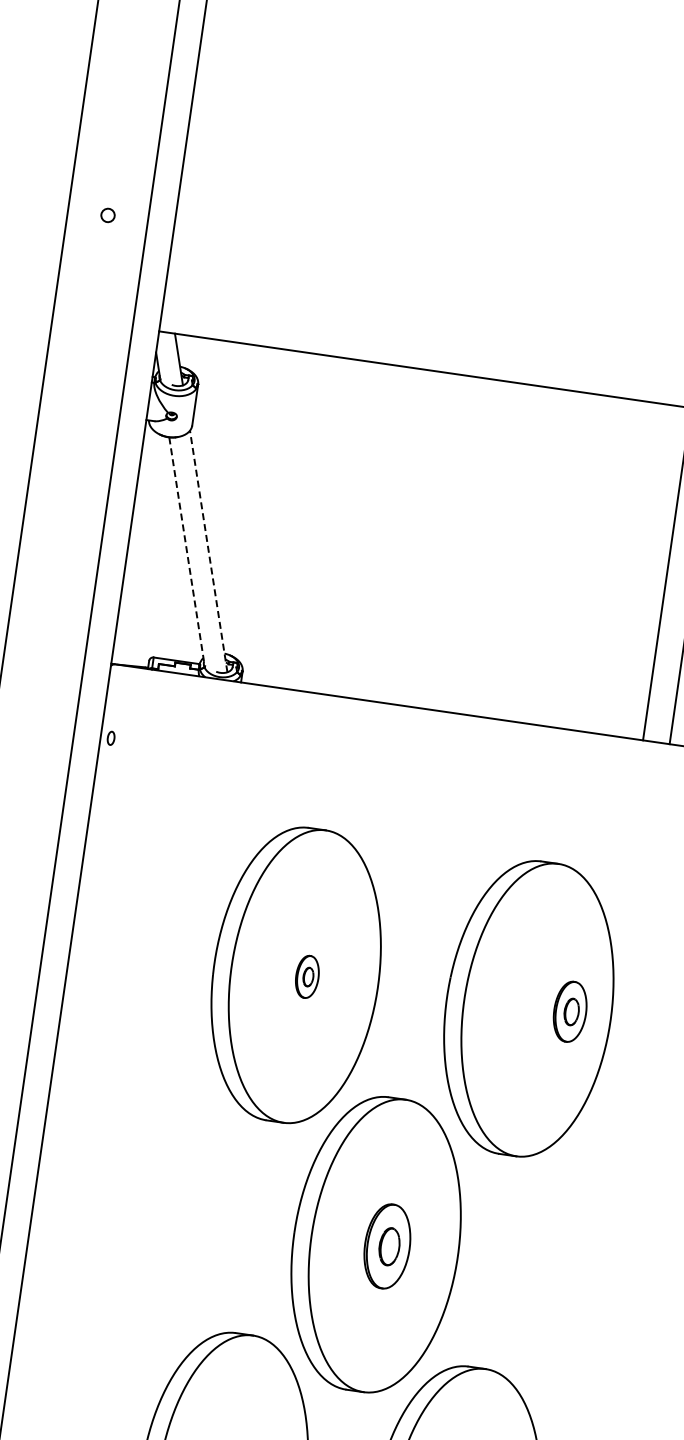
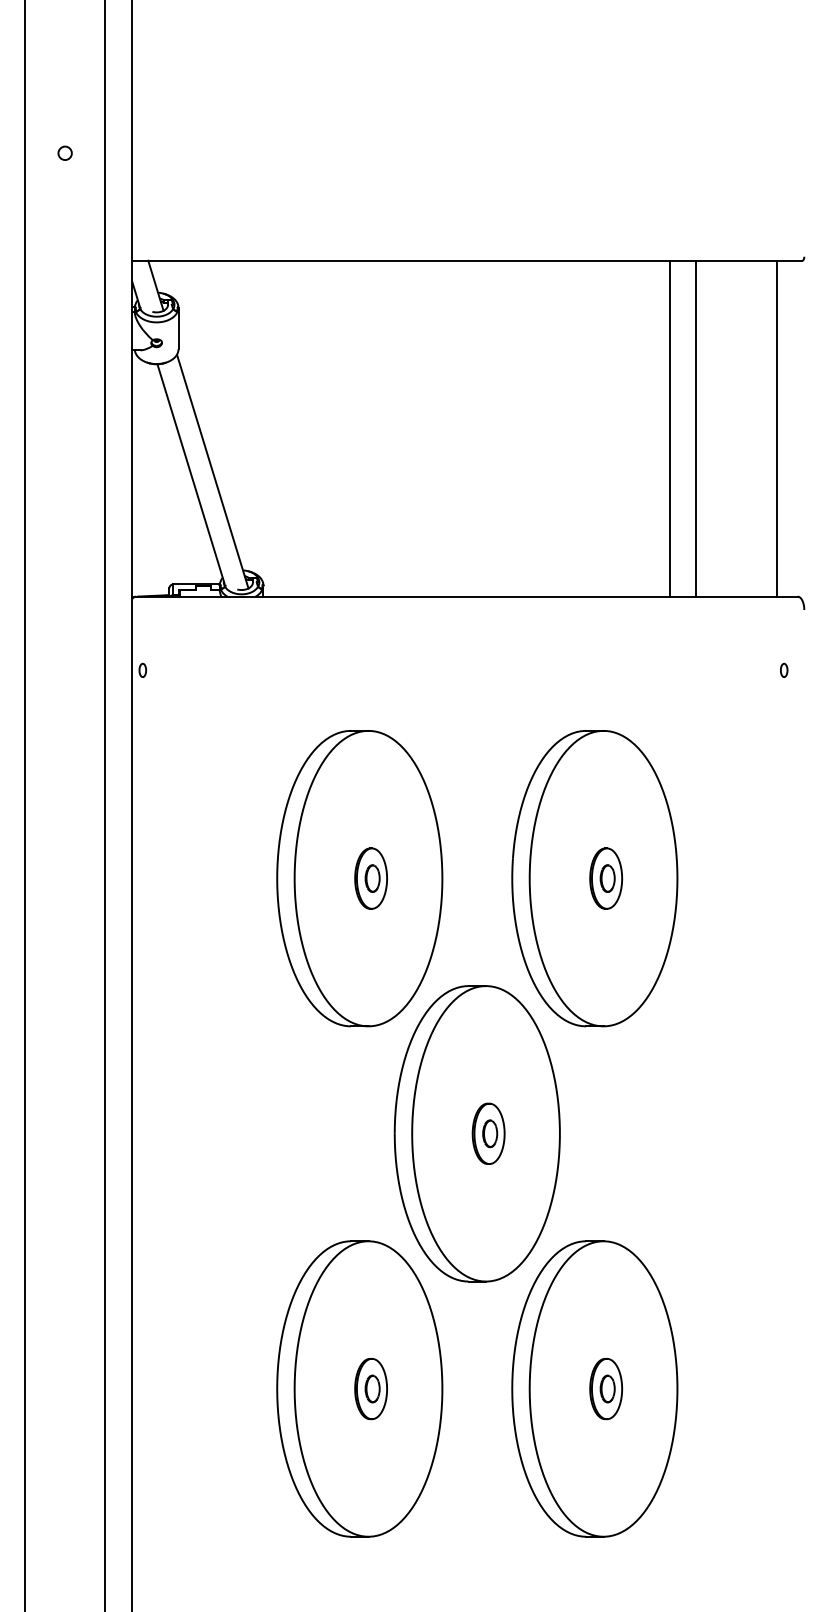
line: (187, 551) -> (191, 474), dashed -> solid
line: (208, 551) -> (212, 471), dashed -> solid
part: (306, 976) -> (370, 878), size x1.43
part: (570, 1011) -> (606, 878), moved
part: (387, 1245) -> (488, 1133), size x0.71

